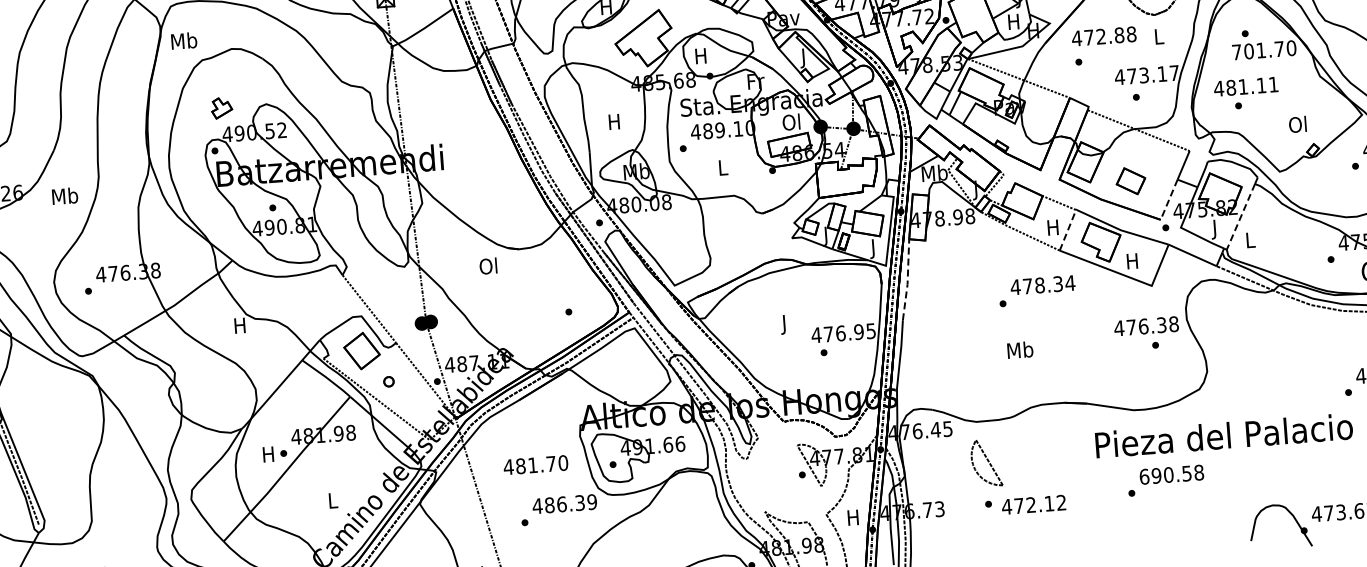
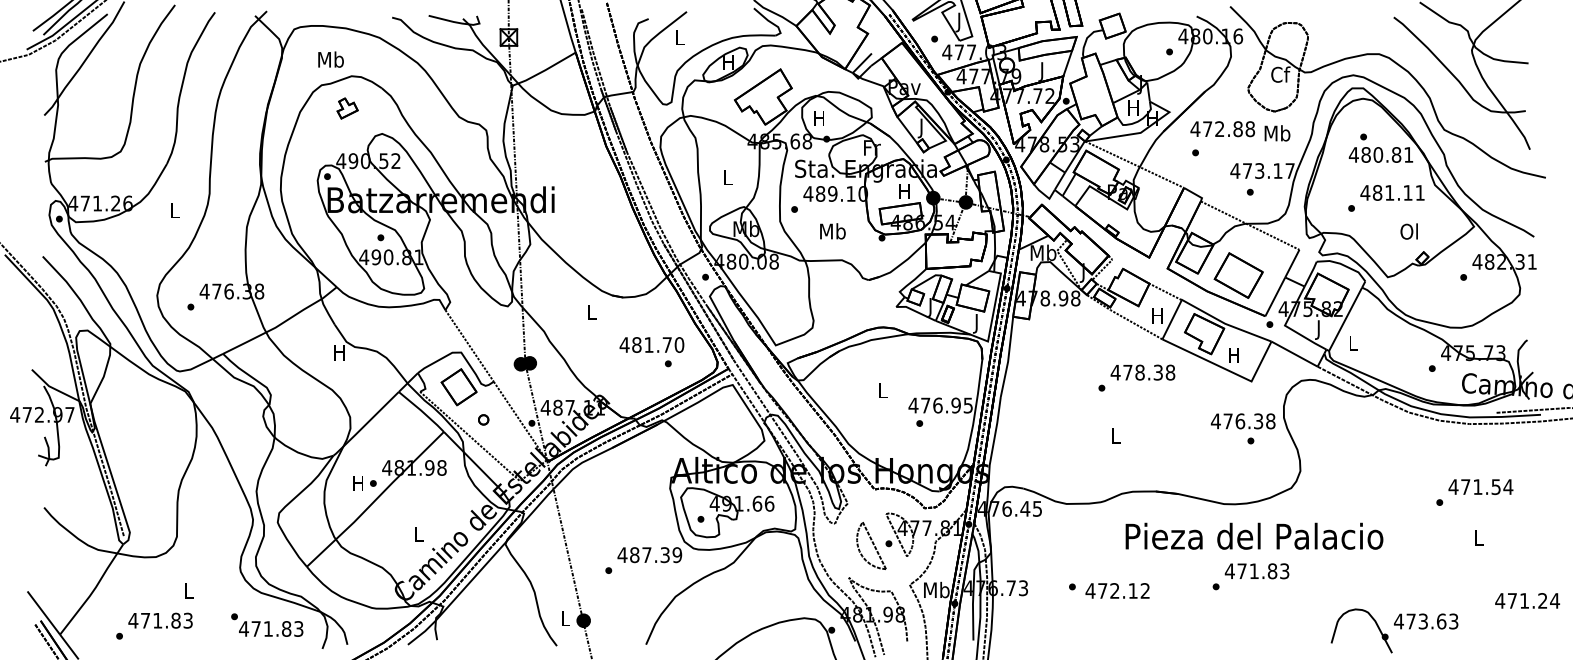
text: (1159, 36) -> (1277, 133), L -> Mb
text: (183, 40) -> (330, 59), moved
text: (1263, 49) -> (1380, 154), 701.70 -> 480.81
text: (1246, 86) -> (1392, 192), moved
part: (221, 108) -> (347, 108), moved
text: (613, 121) -> (727, 177), H -> L
text: (791, 122) -> (904, 191), Ol -> H
text: (722, 167) -> (832, 231), L -> Mb
part: (1130, 181) -> (1238, 275), size x1.67
text: (64, 196) -> (174, 210), Mb -> L
line: (1169, 199) -> (1275, 296), dashed -> solid
line: (1240, 217) -> (1345, 319), dashed -> solid
line: (1068, 230) -> (1172, 319), dashed -> solid
text: (488, 265) -> (591, 311), Ol -> L
line: (907, 280) -> (1008, 357), dashed -> solid
text: (1070, 283) -> (1170, 372), 478.34 -> 478.38
text: (784, 324) -> (882, 392), J -> L
text: (1020, 349) -> (1115, 435), Mb -> L
text: (1224, 434) -> (1254, 535), moved
part: (986, 462) -> (871, 545), moved
text: (535, 464) -> (651, 344), moved
text: (1170, 475) -> (1256, 571), 690.58 -> 471.83
text: (561, 504) -> (646, 555), 486.39 -> 487.39
text: (853, 516) -> (936, 589), H -> Mb

